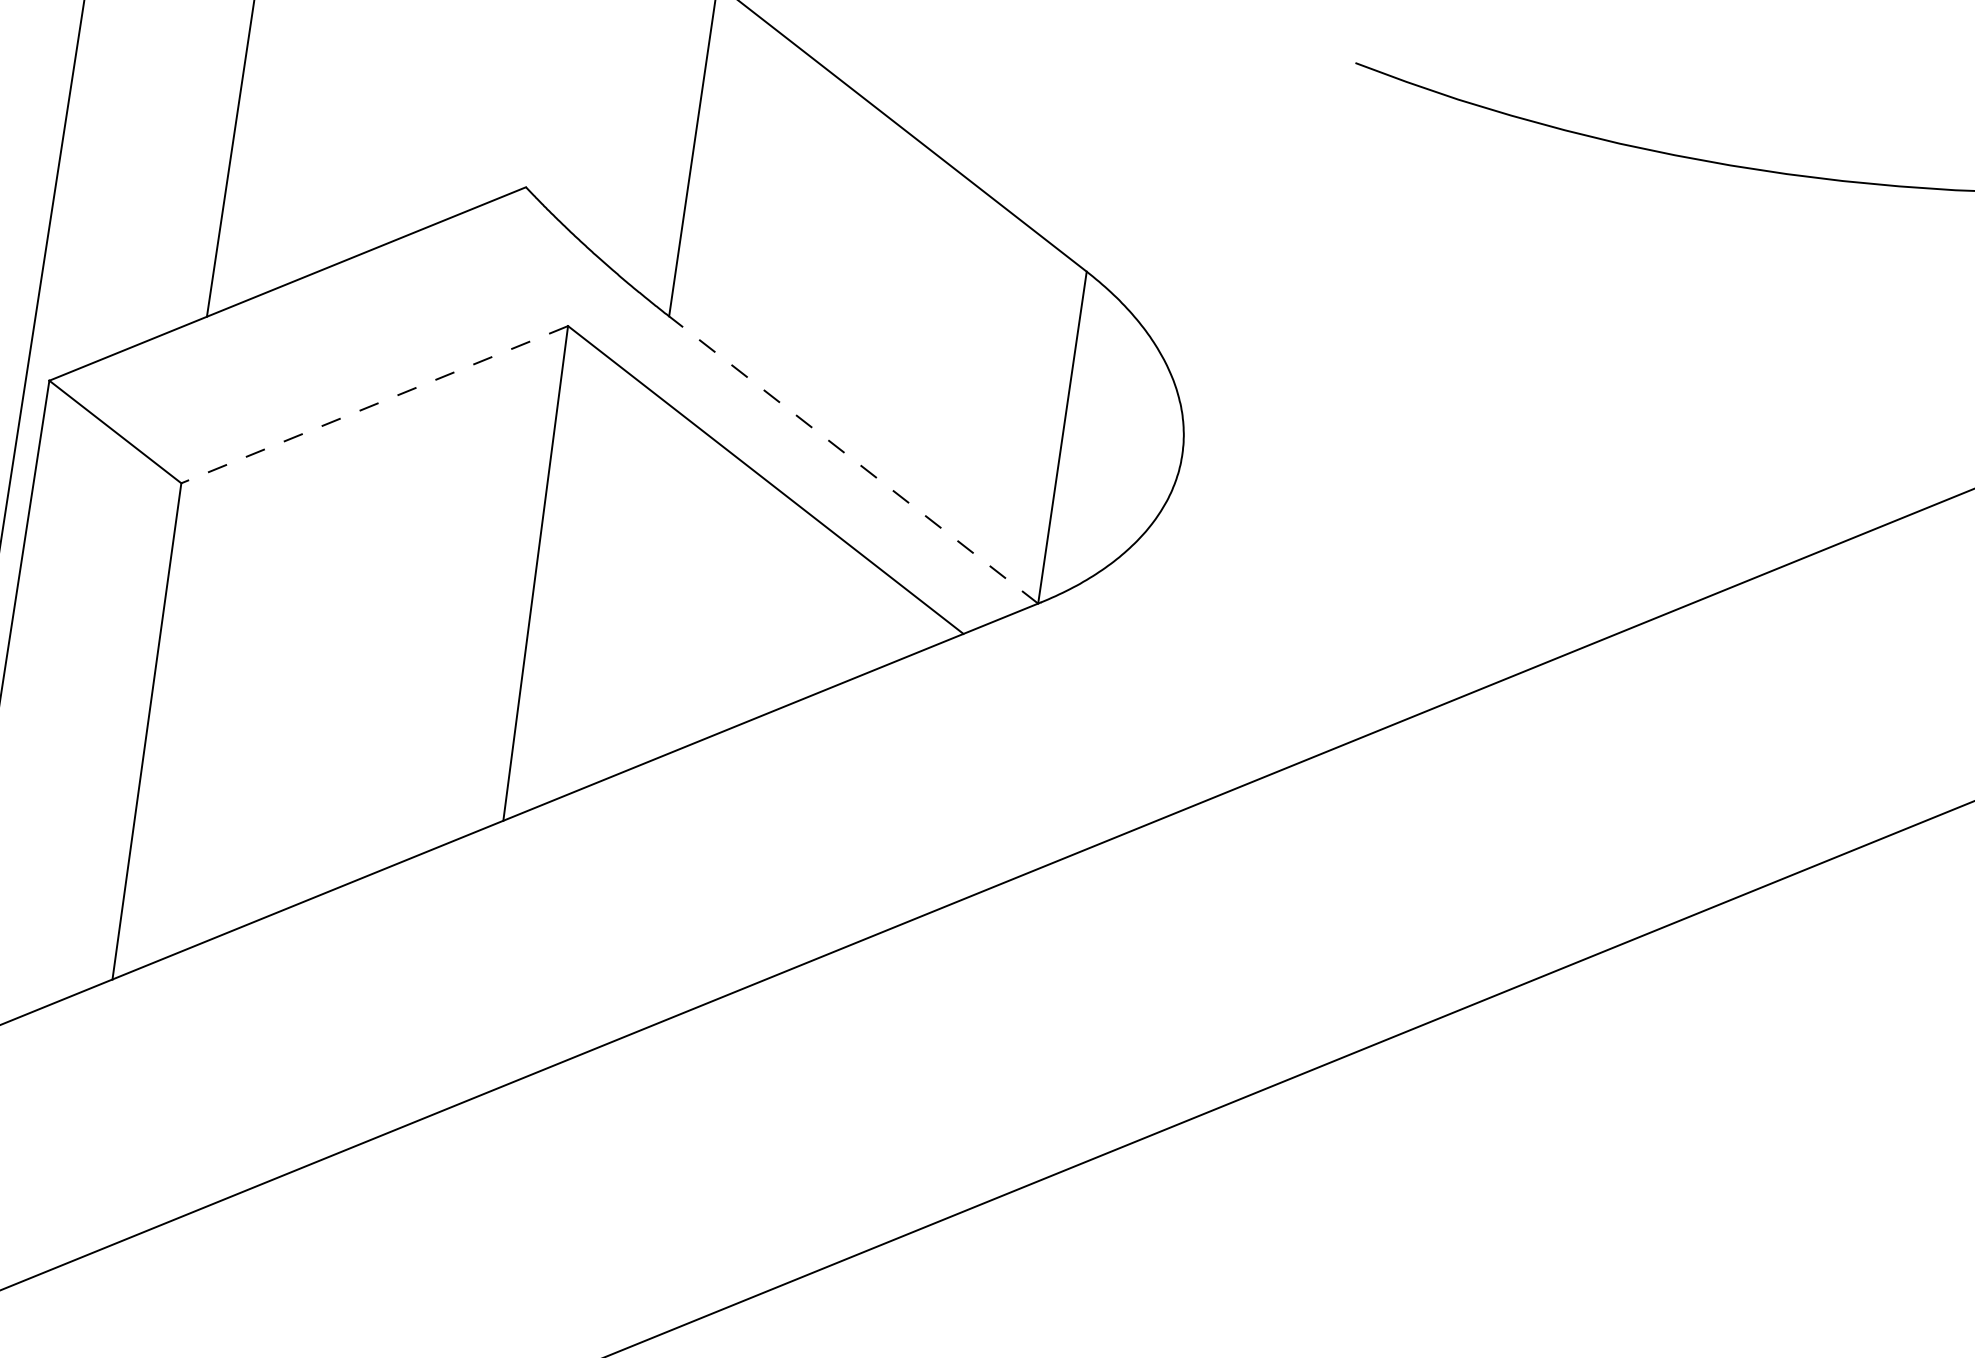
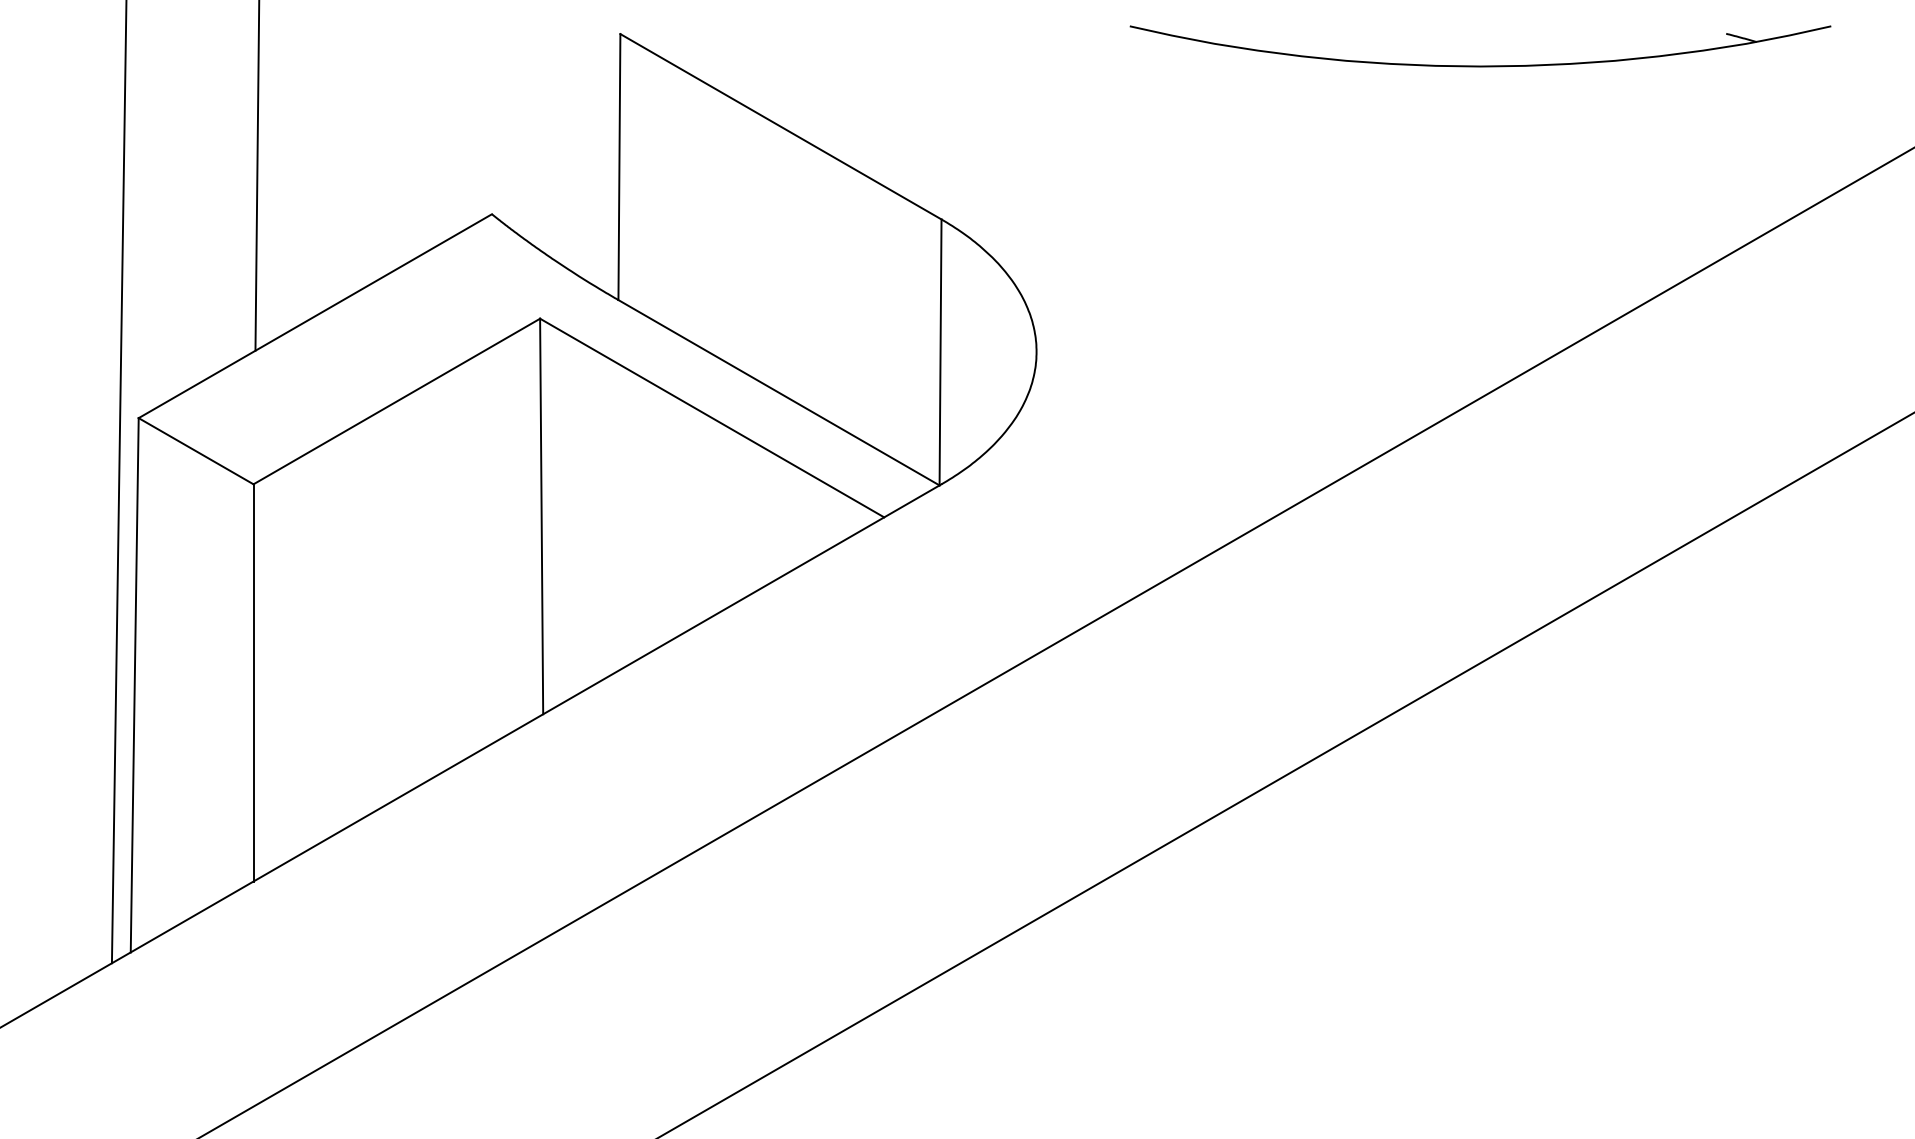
line: (374, 404) -> (396, 401), dashed -> solid
line: (853, 459) -> (778, 392), dashed -> solid

